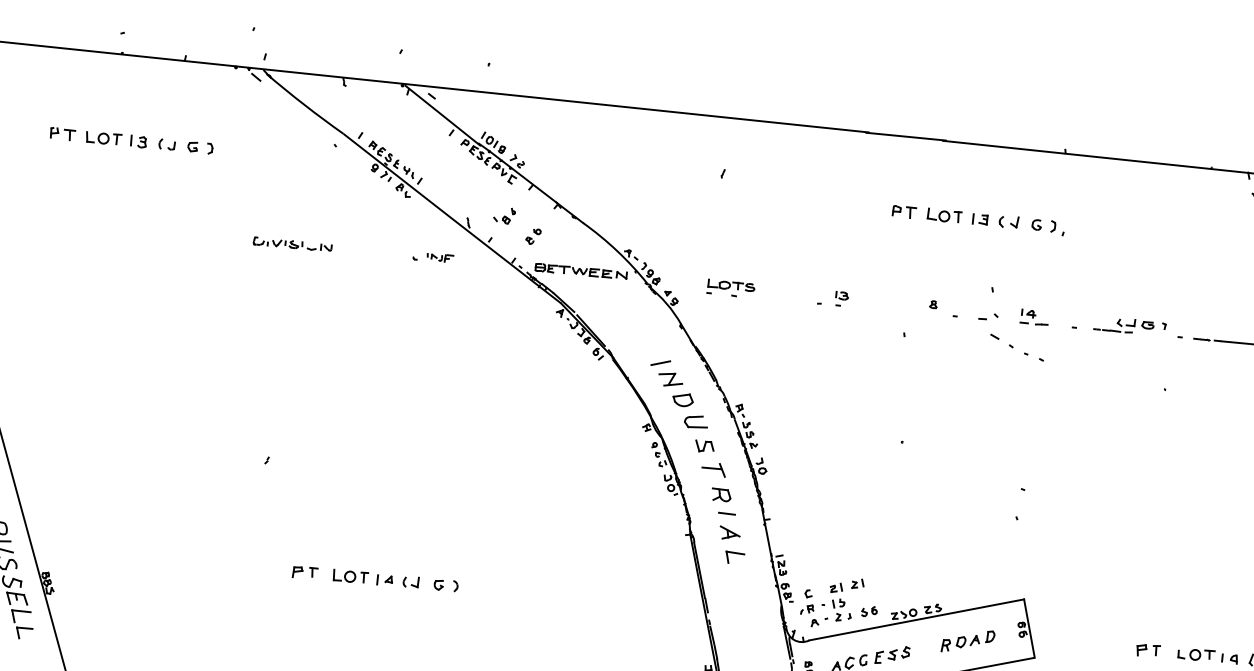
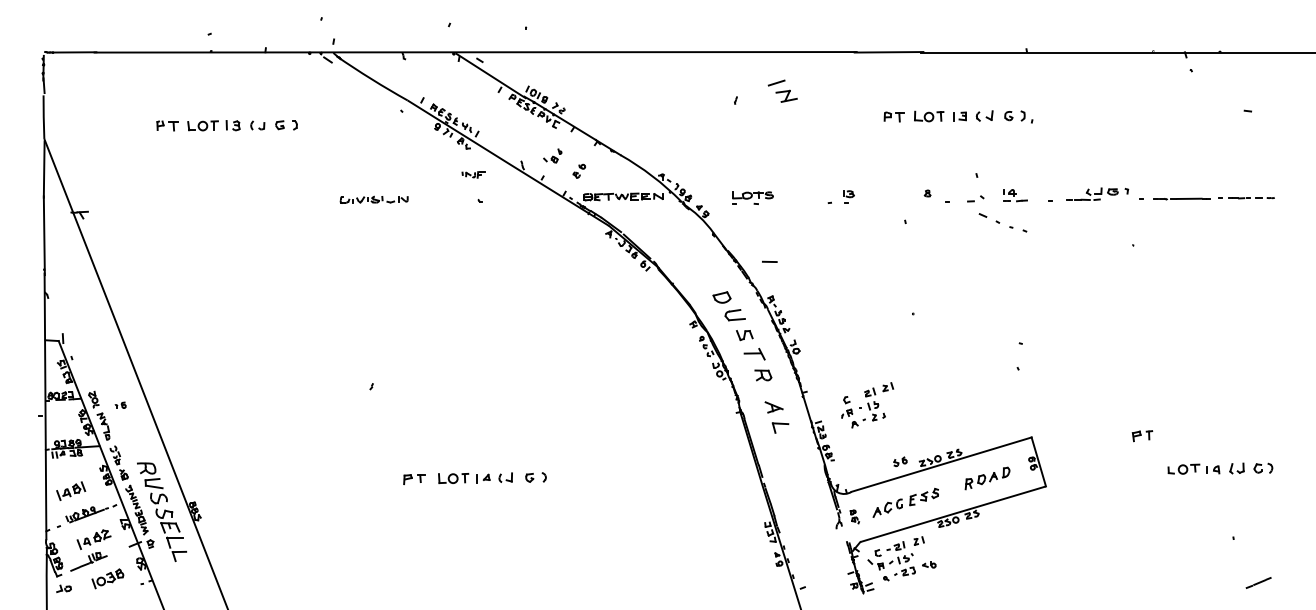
part: (440, 257) -> (473, 174), moved
part: (666, 372) -> (782, 90), moved
line: (726, 513) -> (769, 261), moved
part: (831, 602) -> (867, 405), moved
part: (1148, 651) -> (1142, 436), moved

